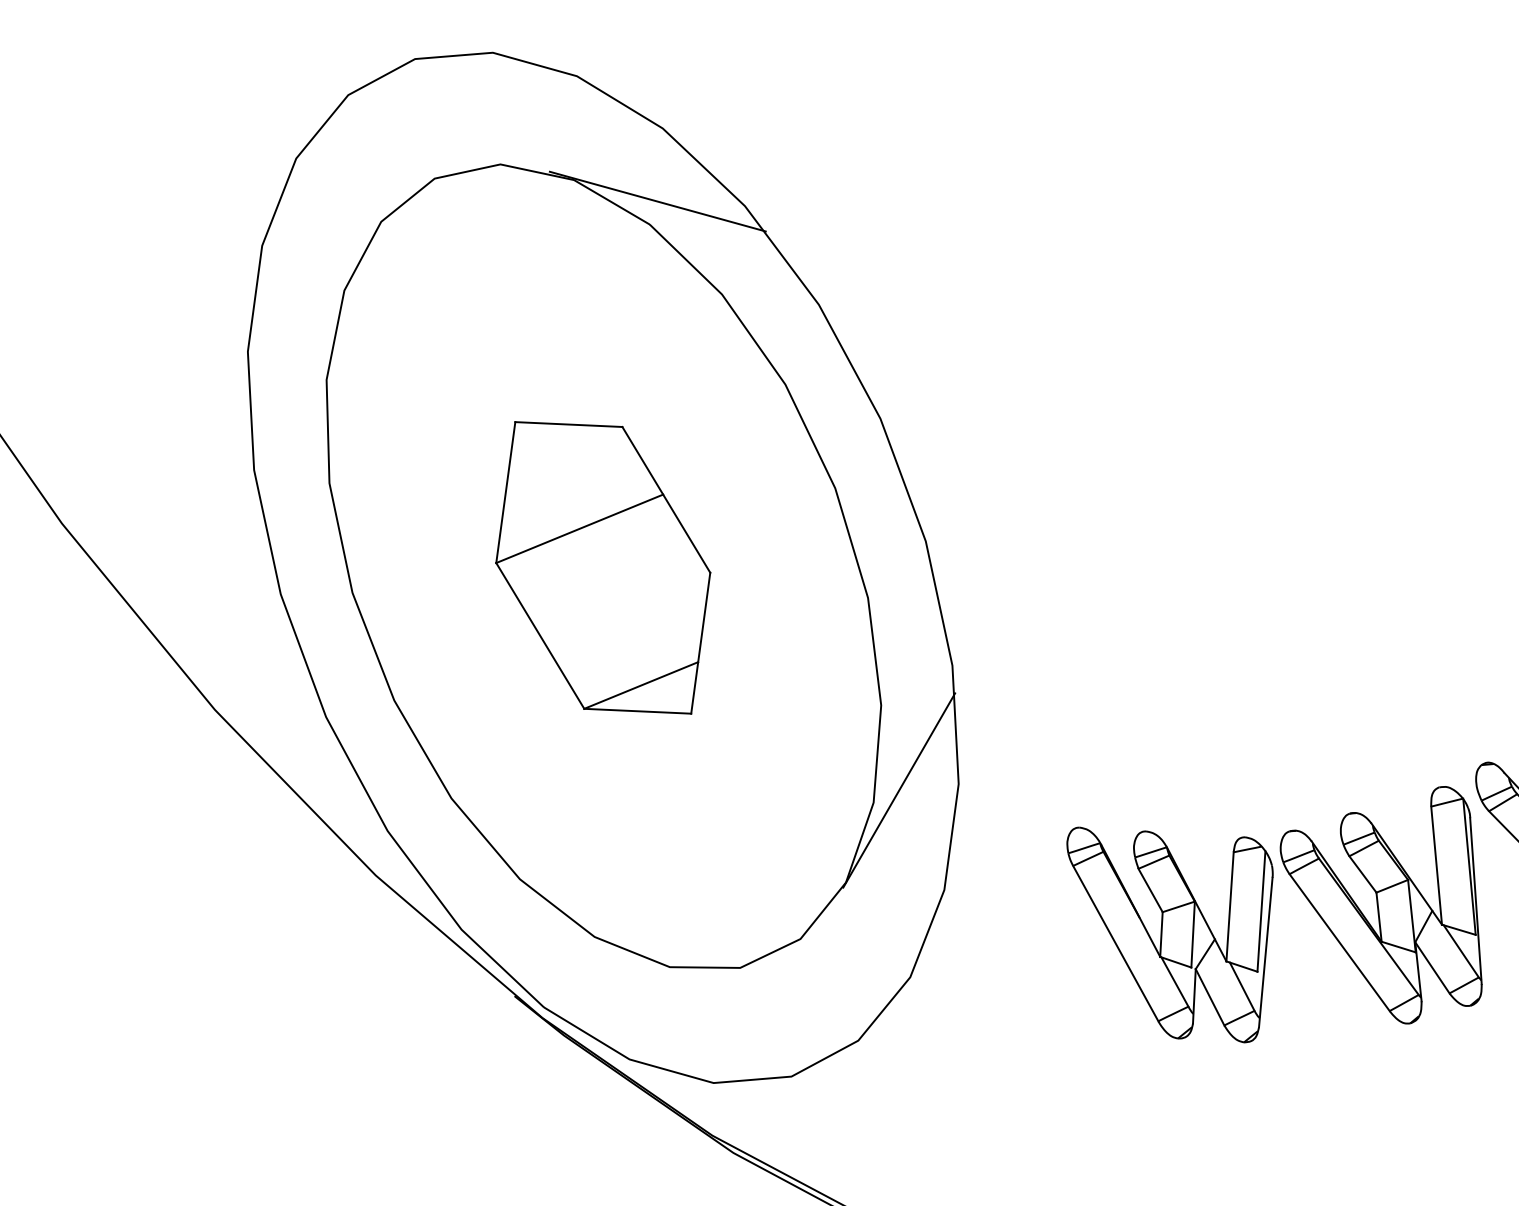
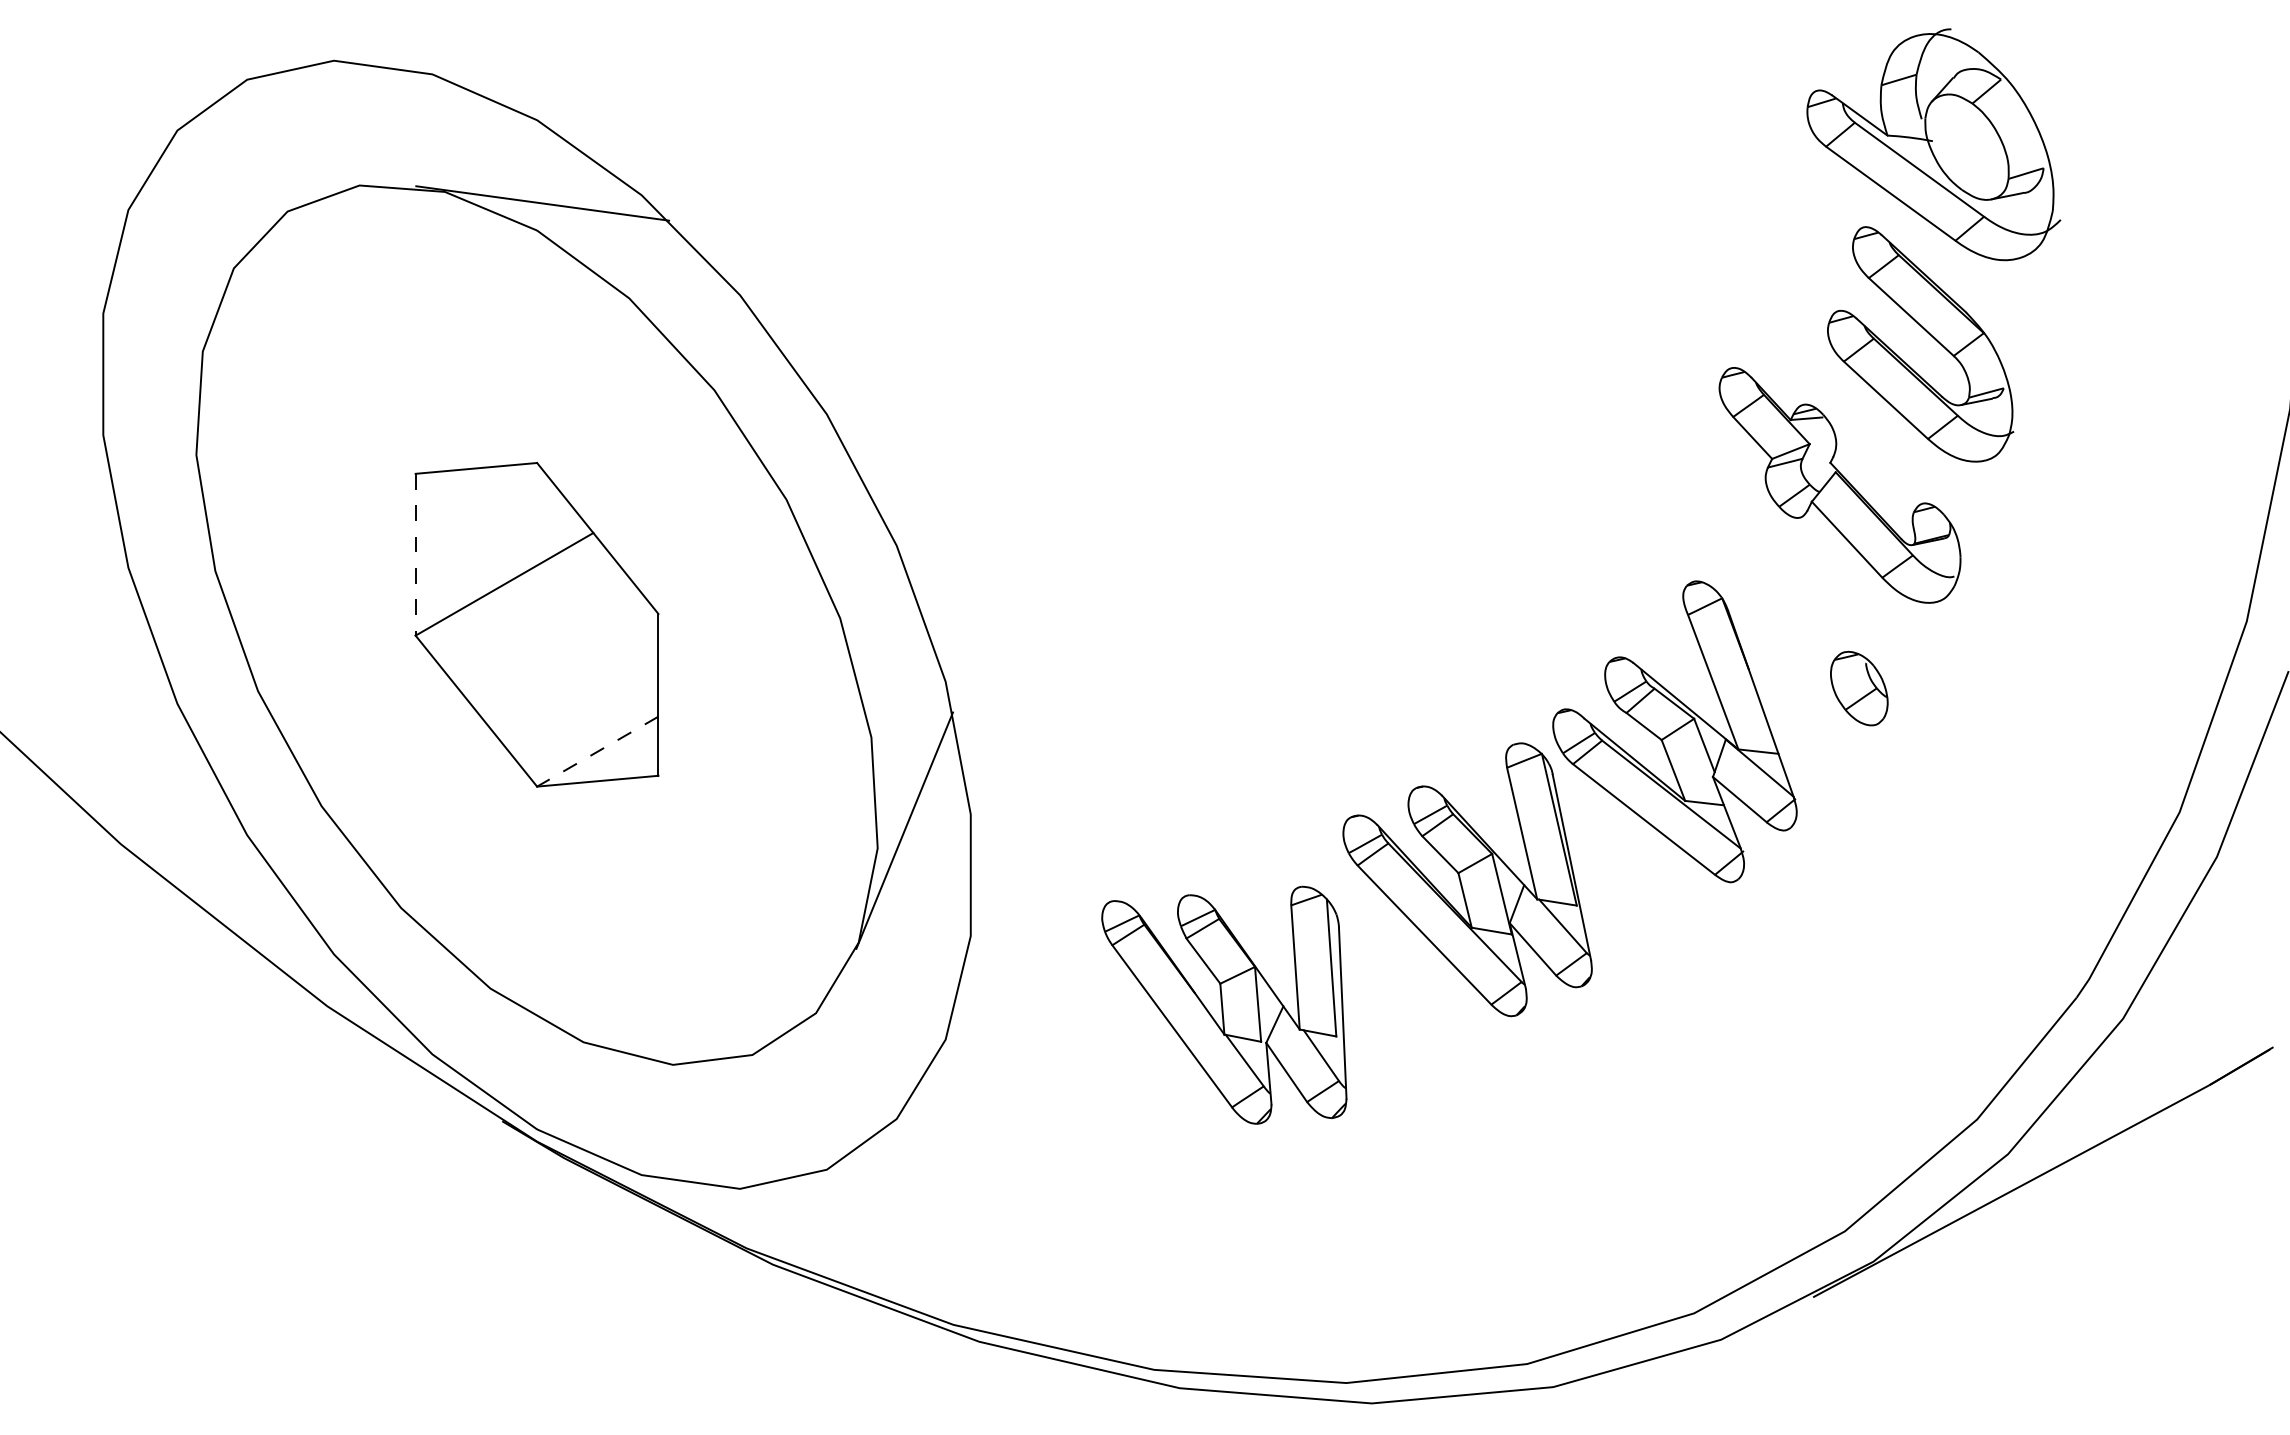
line: (505, 492) -> (415, 554), solid -> dashed
line: (641, 685) -> (597, 751), solid -> dashed
part: (1163, 930) -> (1224, 1004), moved

